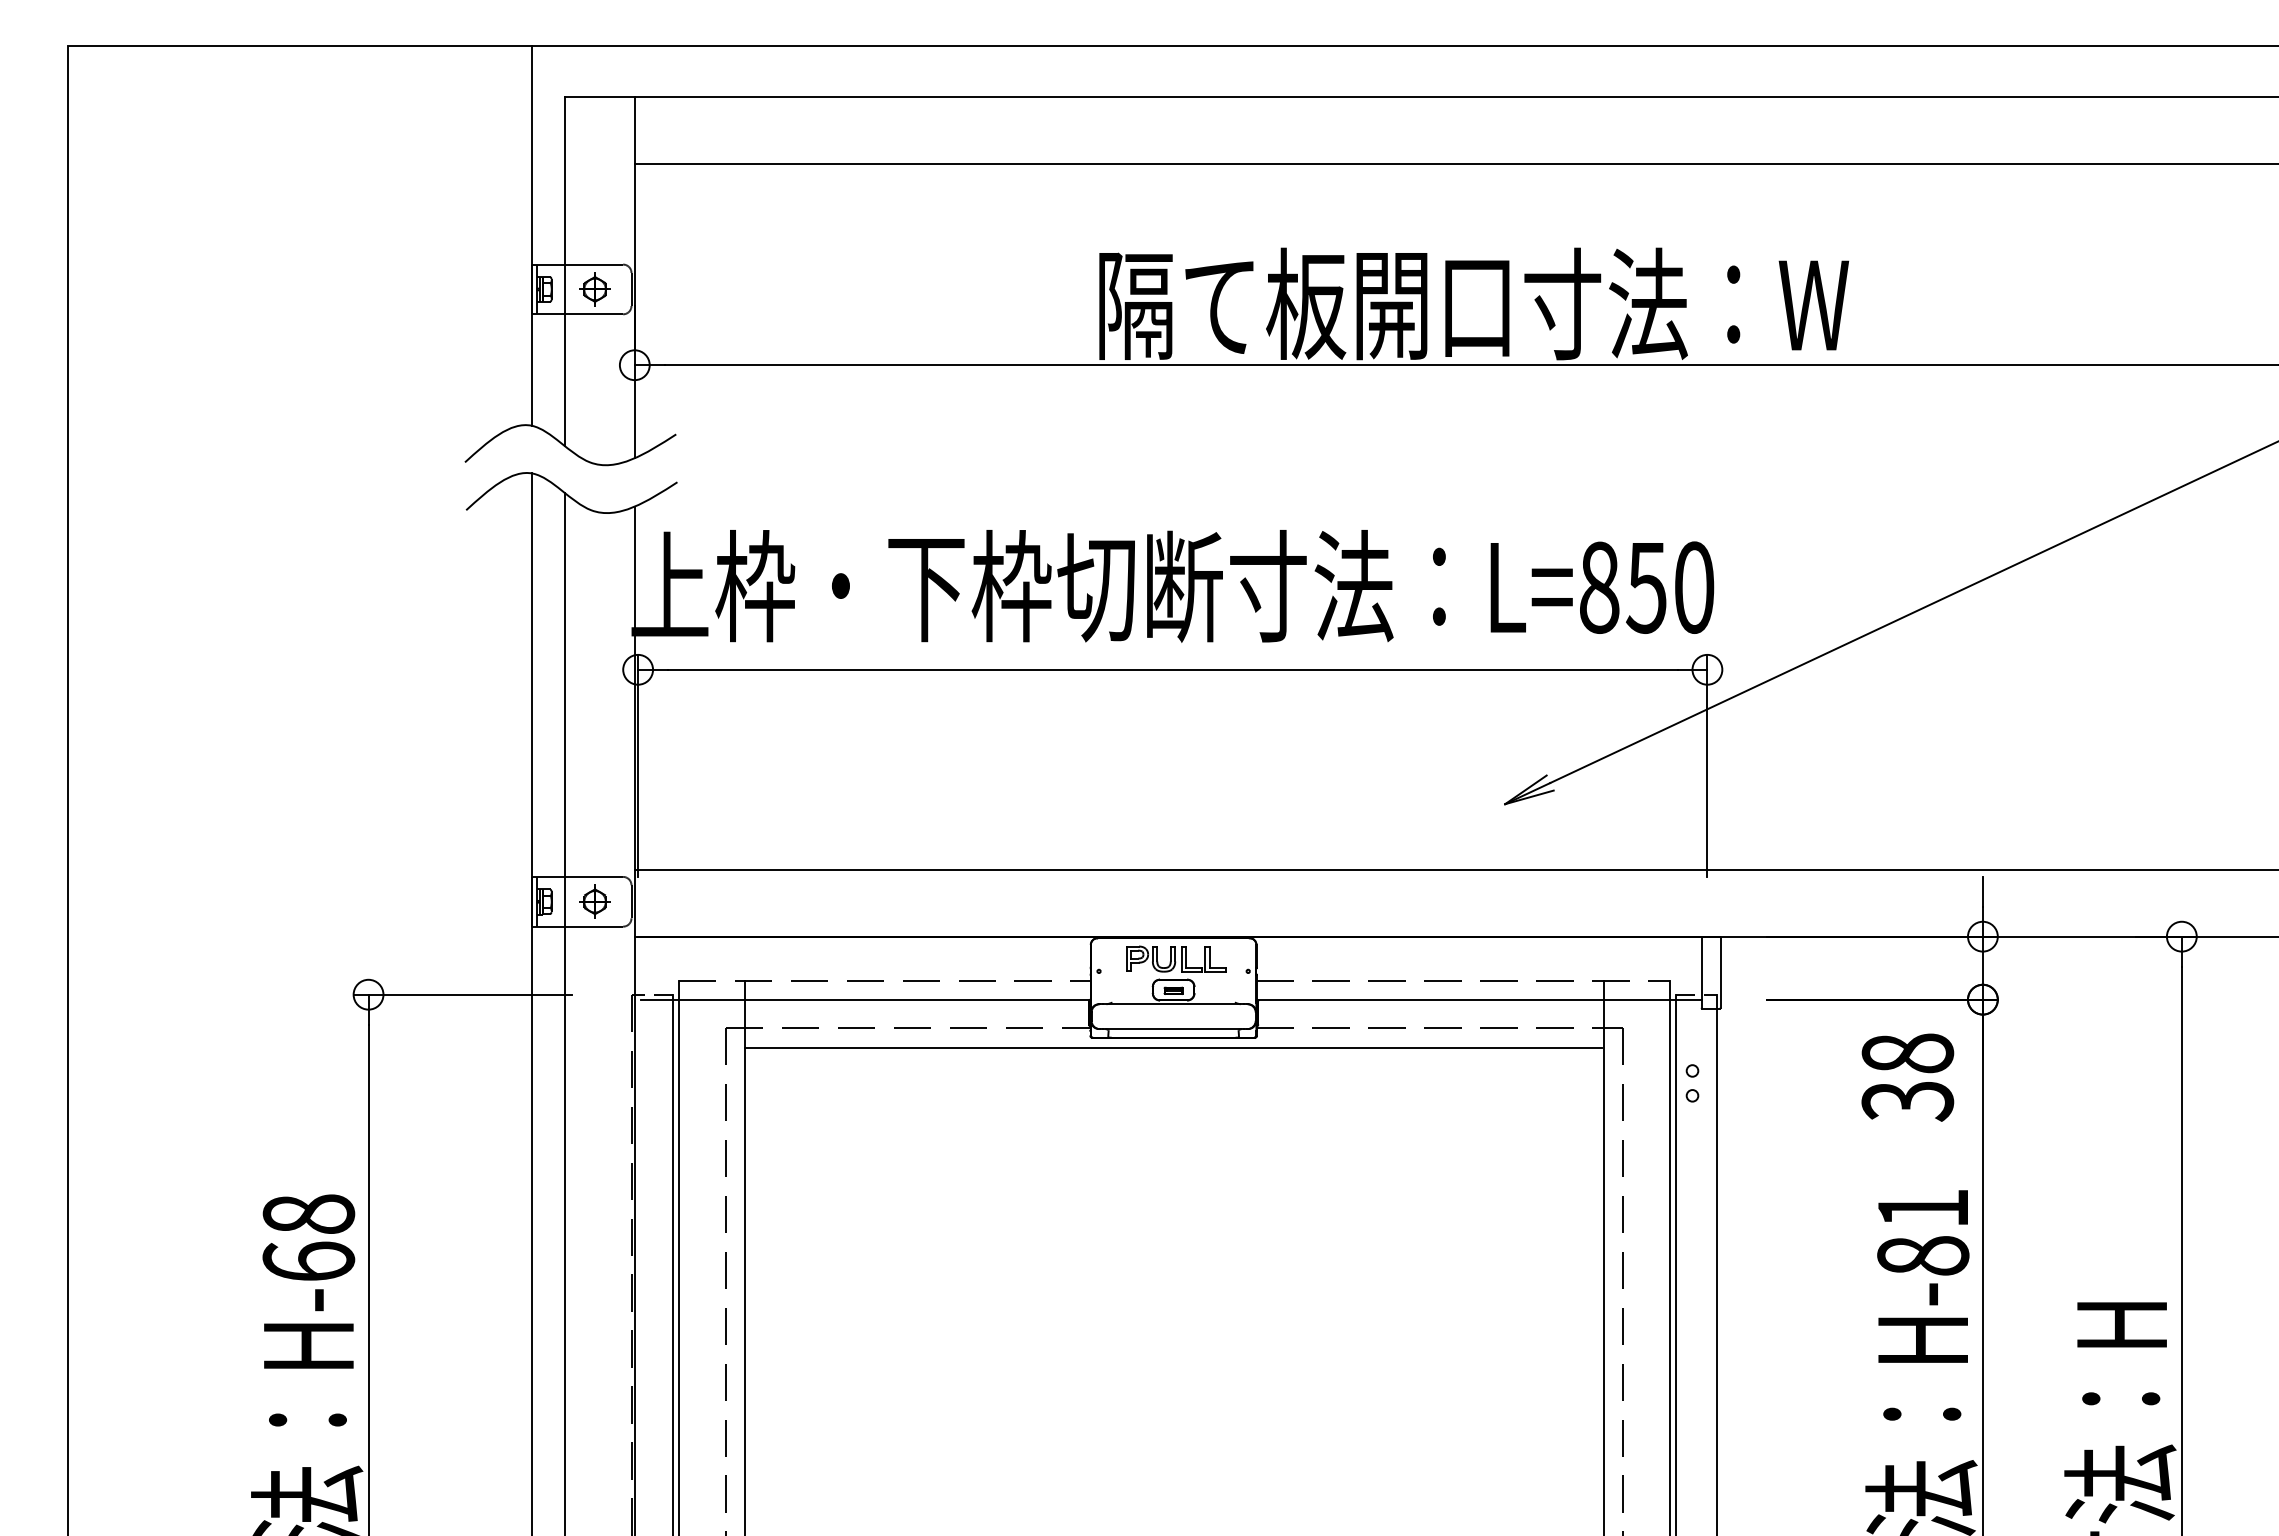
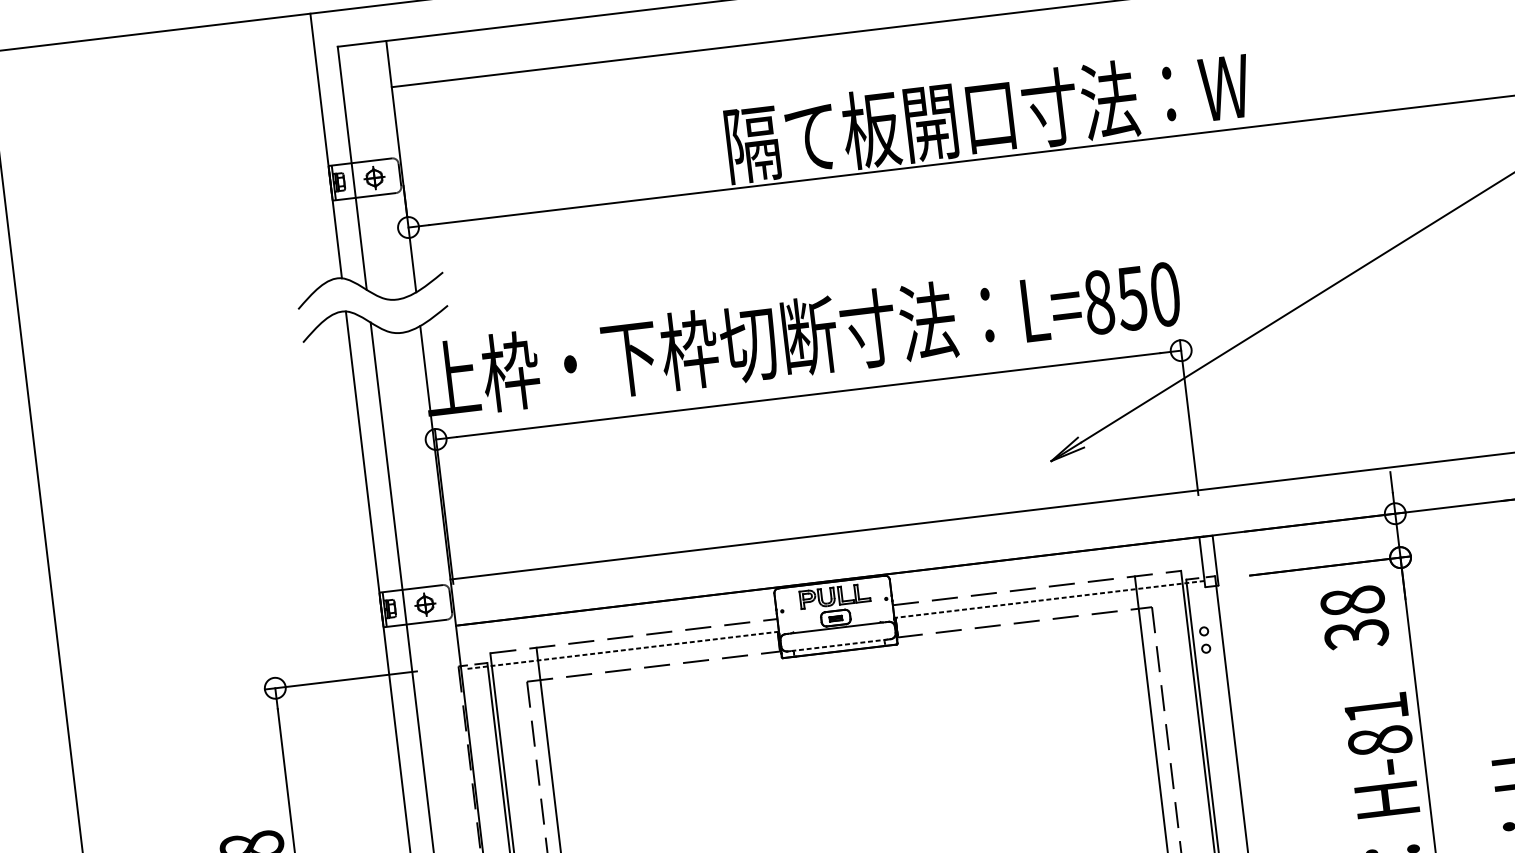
line: (865, 999) -> (621, 650), solid -> dashed
line: (1479, 999) -> (1049, 599), solid -> dashed
line: (1173, 1029) -> (839, 645), solid -> dashed
line: (1173, 1047) -> (840, 658), removed

